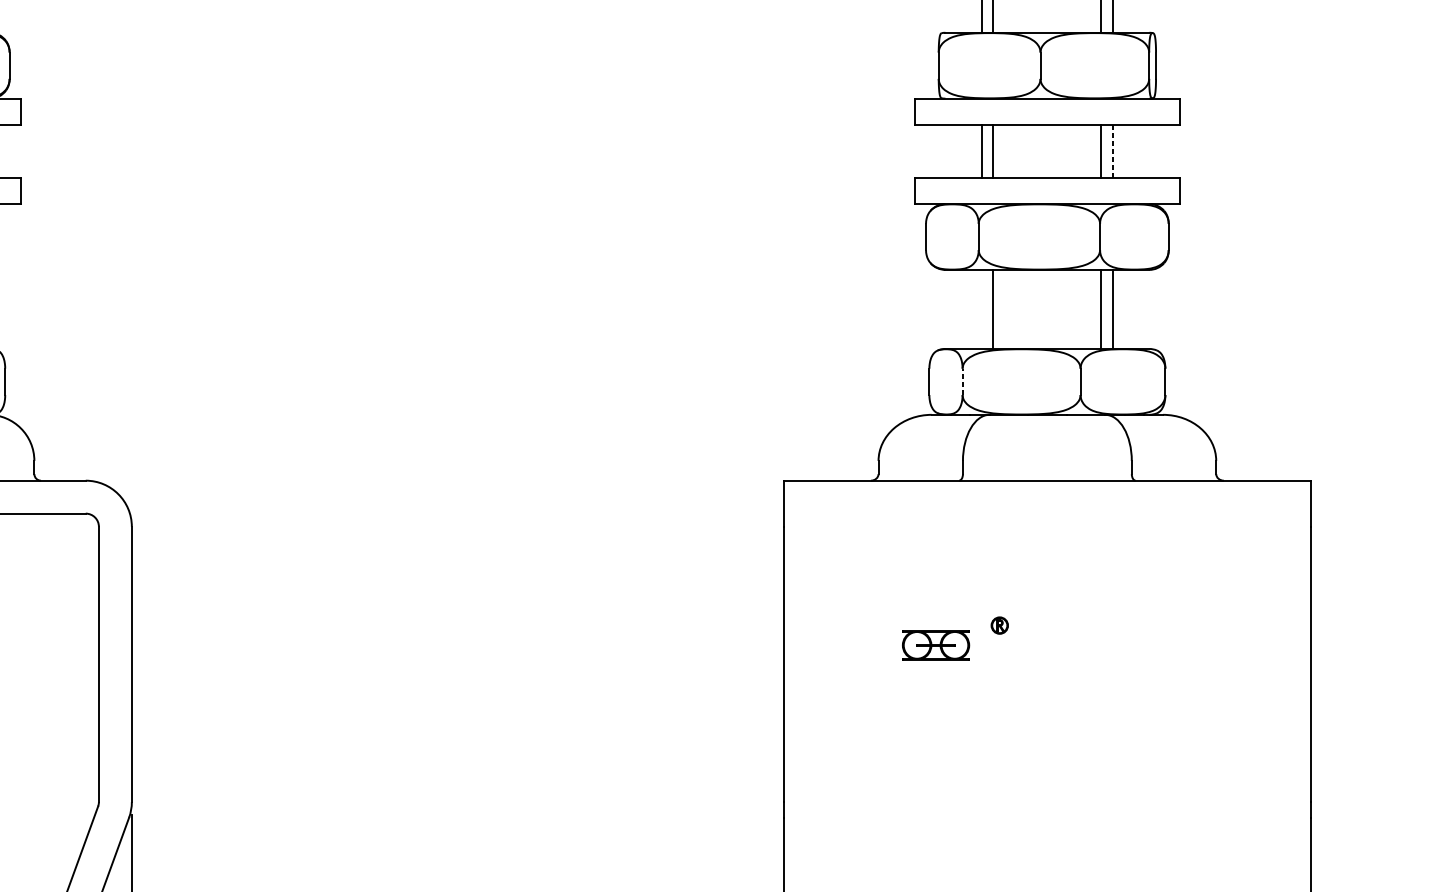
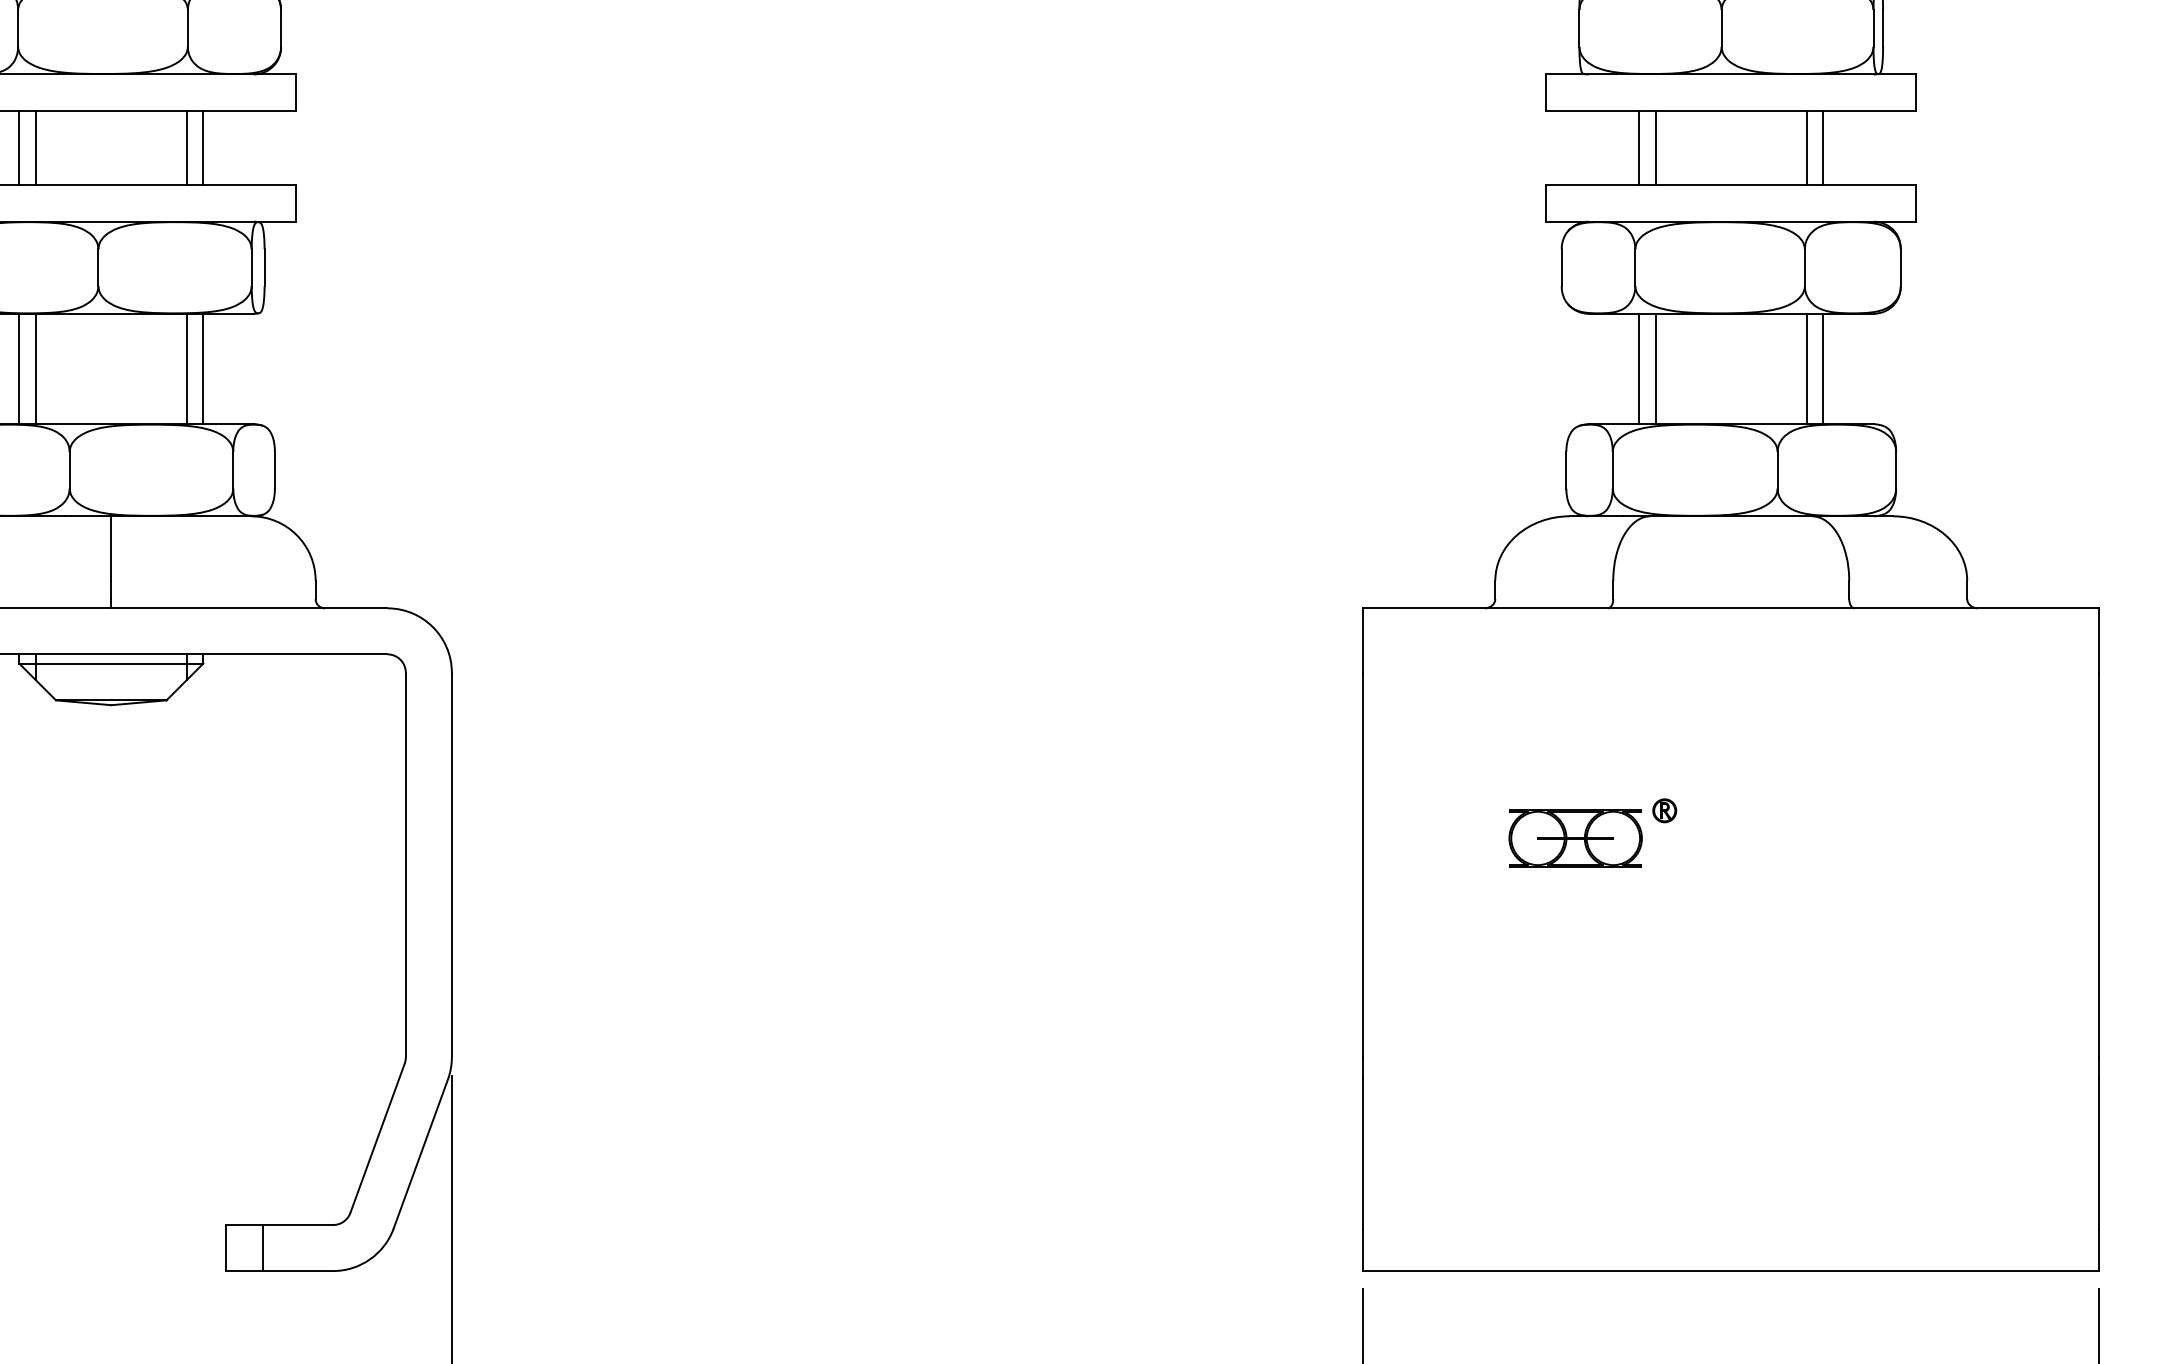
line: (1113, 151) -> (1823, 148), dashed -> solid
line: (981, 309) -> (1639, 368), added
line: (962, 381) -> (1612, 469), dashed -> solid
part: (935, 645) -> (1575, 838), size x1.43

